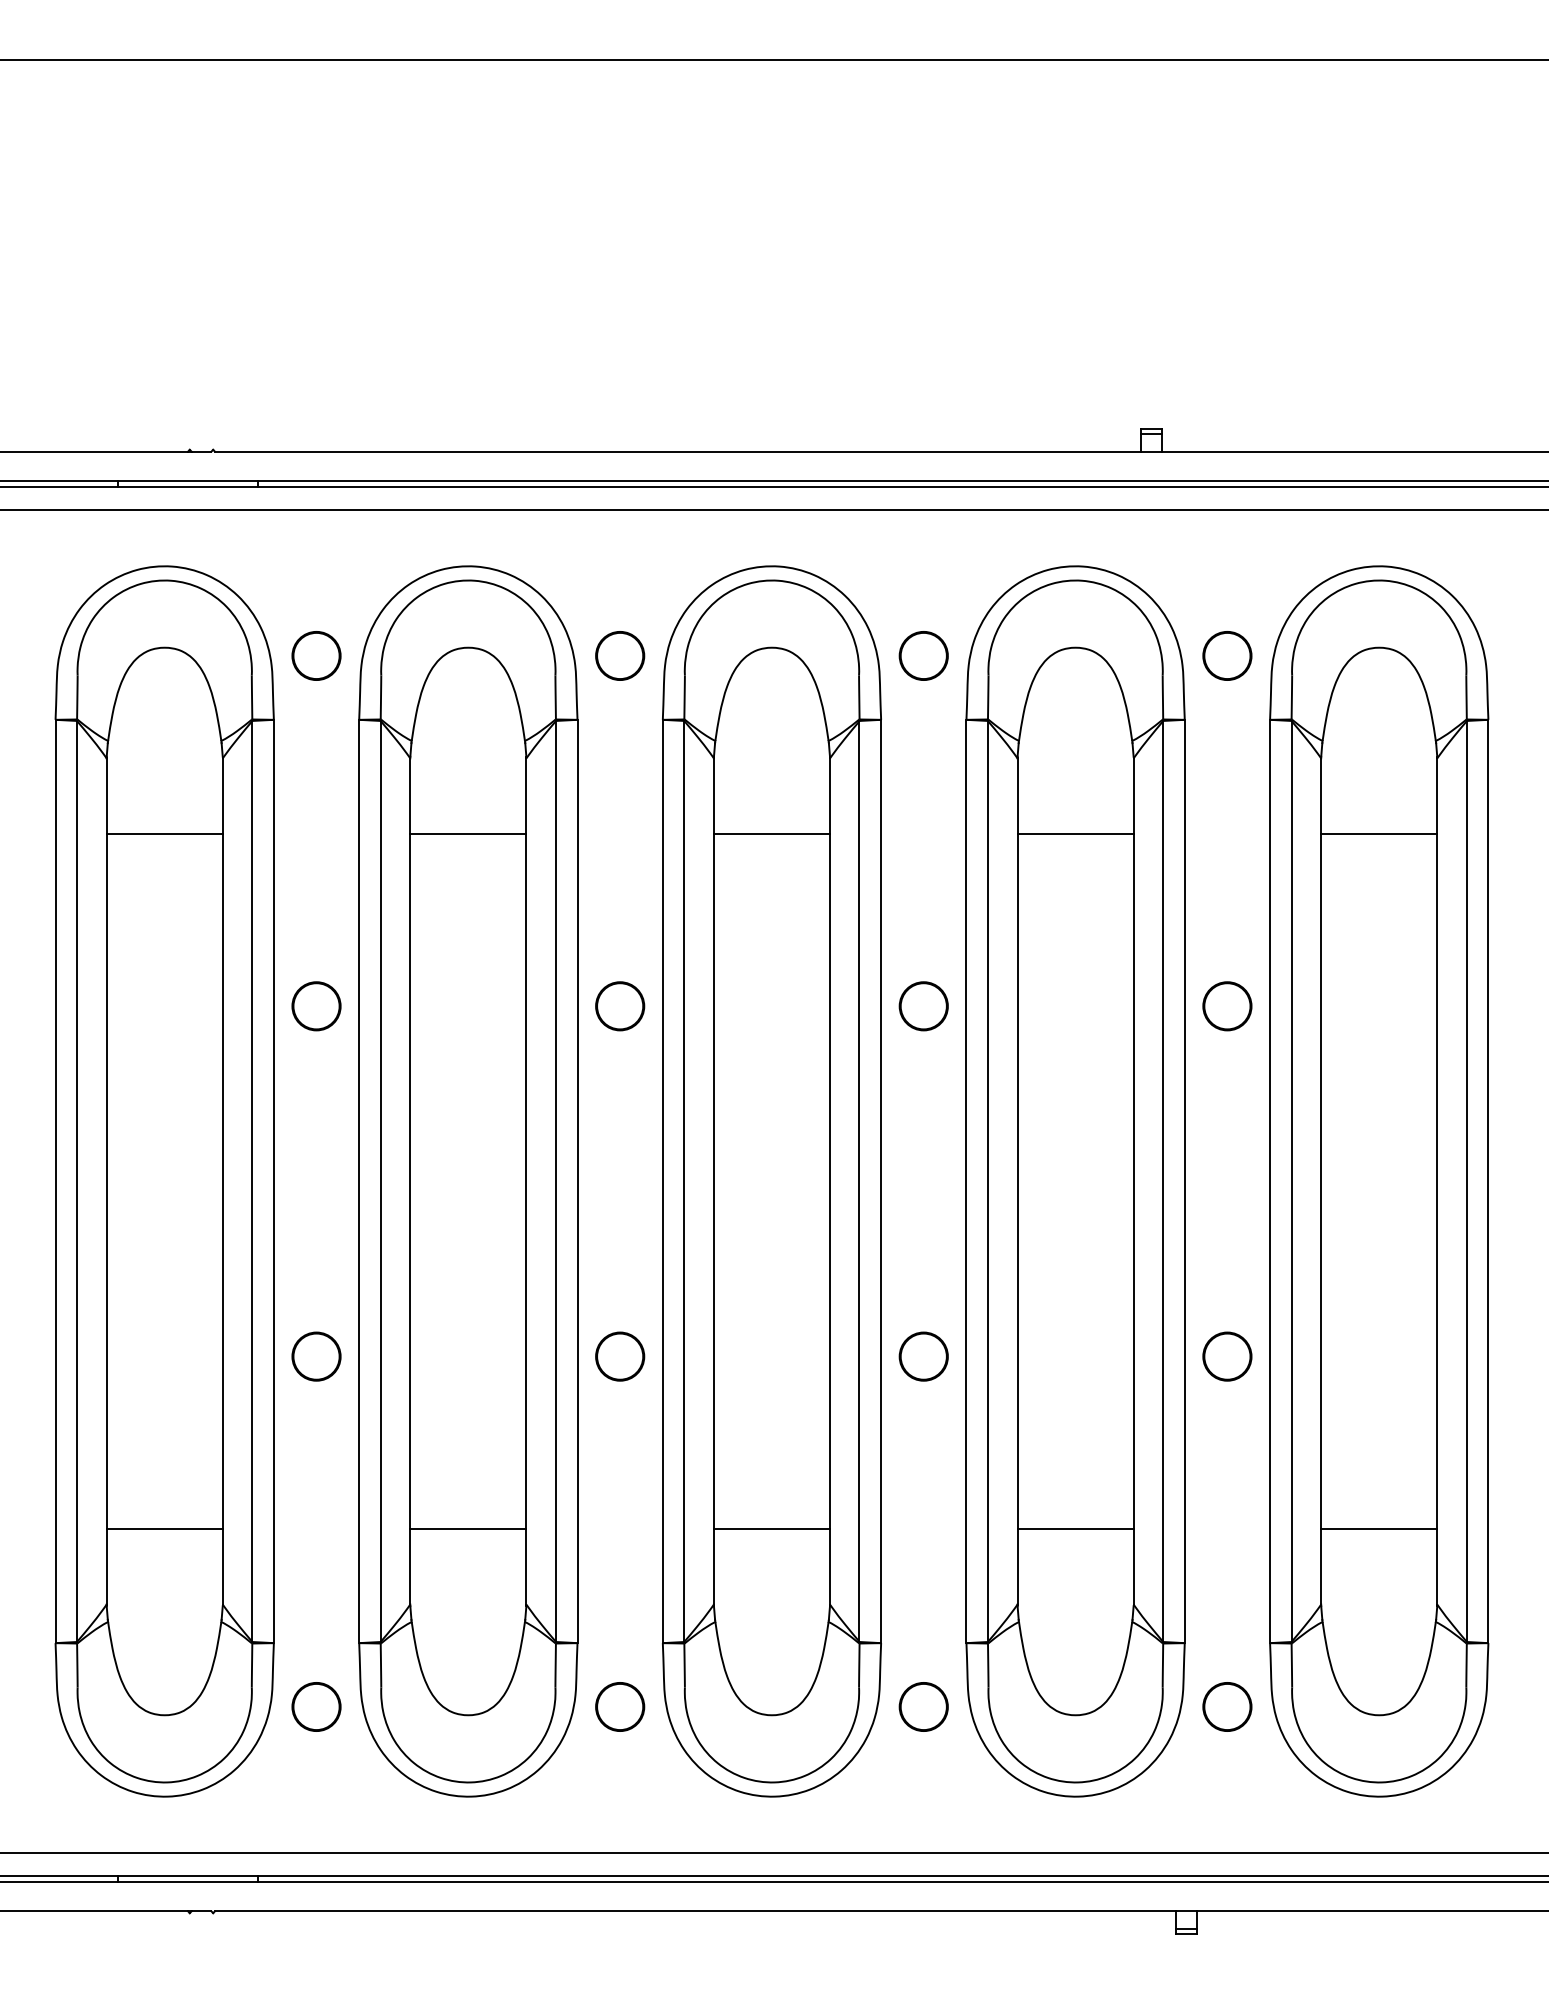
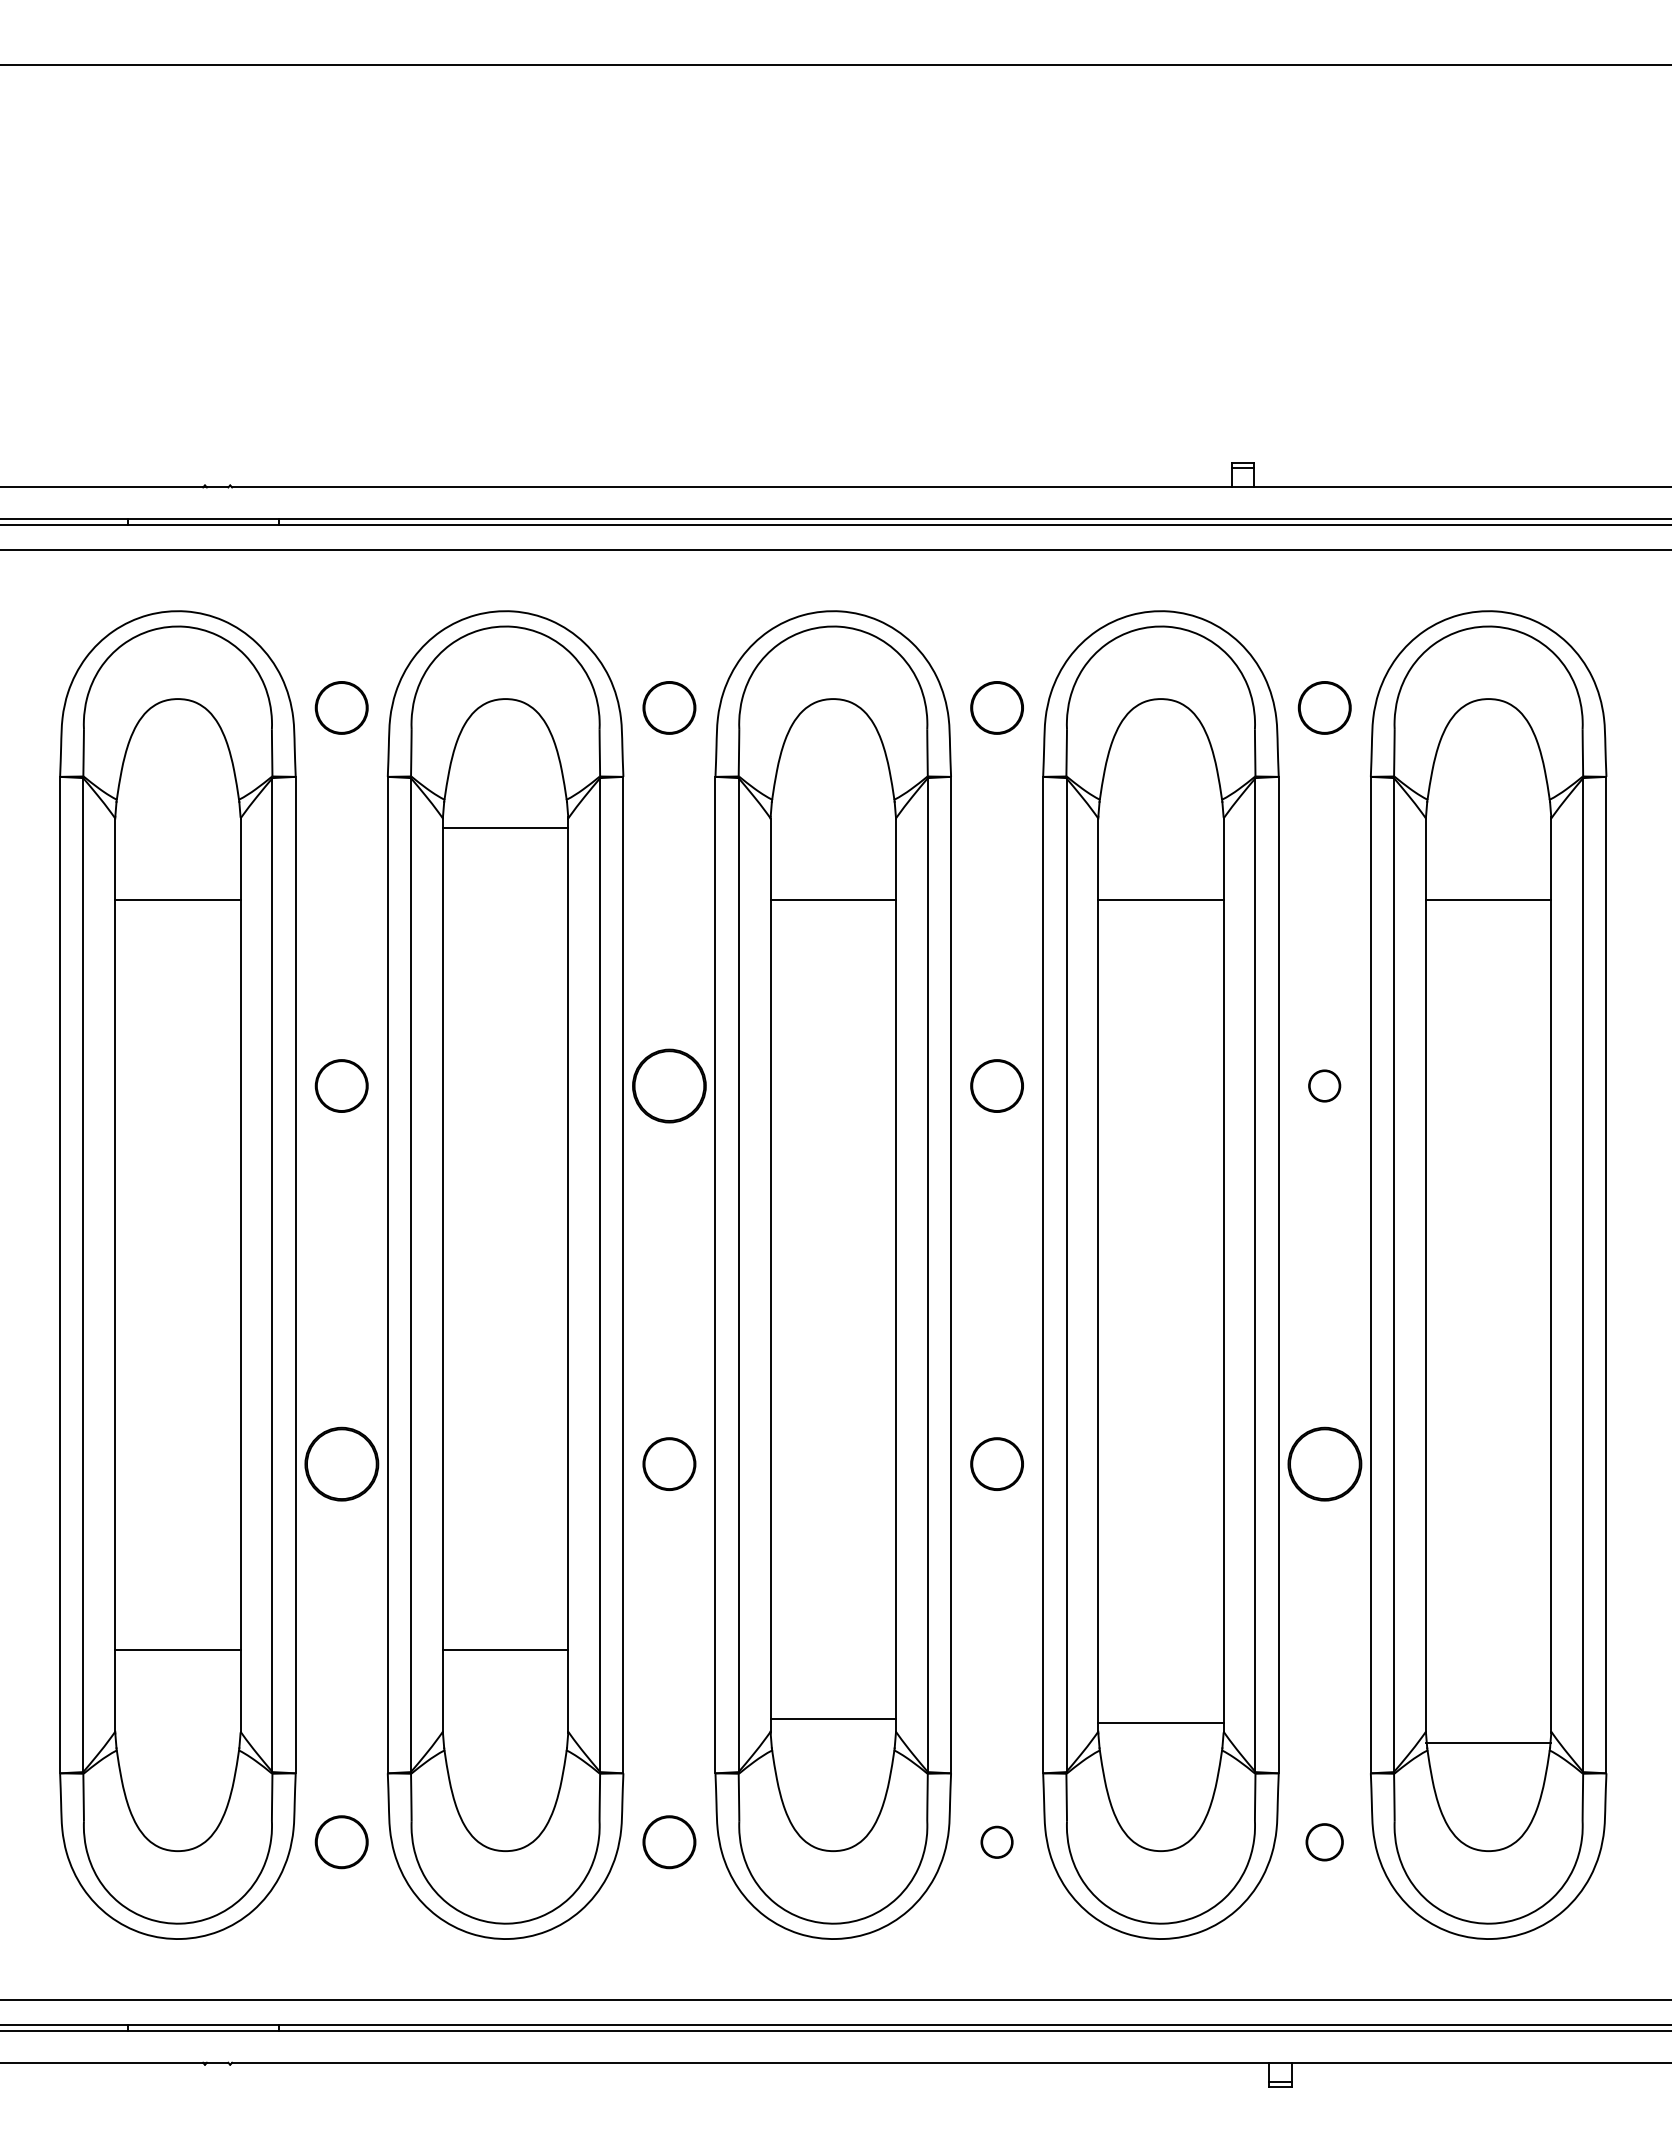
line: (468, 834) -> (505, 828), moved
circle: (620, 1005) -> (669, 1085), size x1.4
circle: (1227, 1005) -> (1324, 1085), size x0.6
circle: (316, 1356) -> (341, 1463), size x1.4
circle: (1227, 1356) -> (1324, 1463), size x1.4
line: (771, 1528) -> (832, 1718), moved
line: (1075, 1528) -> (1160, 1722), moved
line: (1379, 1528) -> (1488, 1742), moved
circle: (923, 1707) -> (996, 1842), size x0.6
circle: (1227, 1707) -> (1324, 1842), size x0.7

